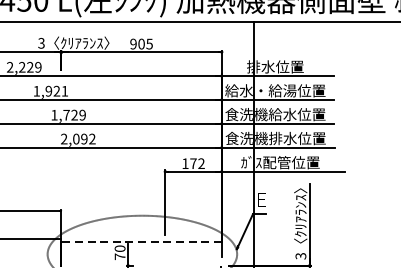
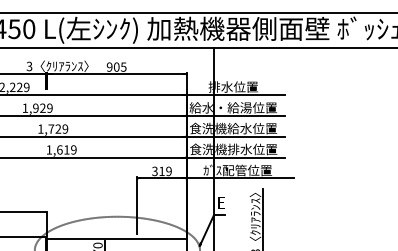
text: (64, 90) -> (49, 107), 1,921 -> 1,929
text: (78, 138) -> (61, 149), 2,092 -> 1,619
text: (192, 163) -> (161, 171), 172 -> 319
line: (141, 241) -> (116, 239), dashed -> solid

